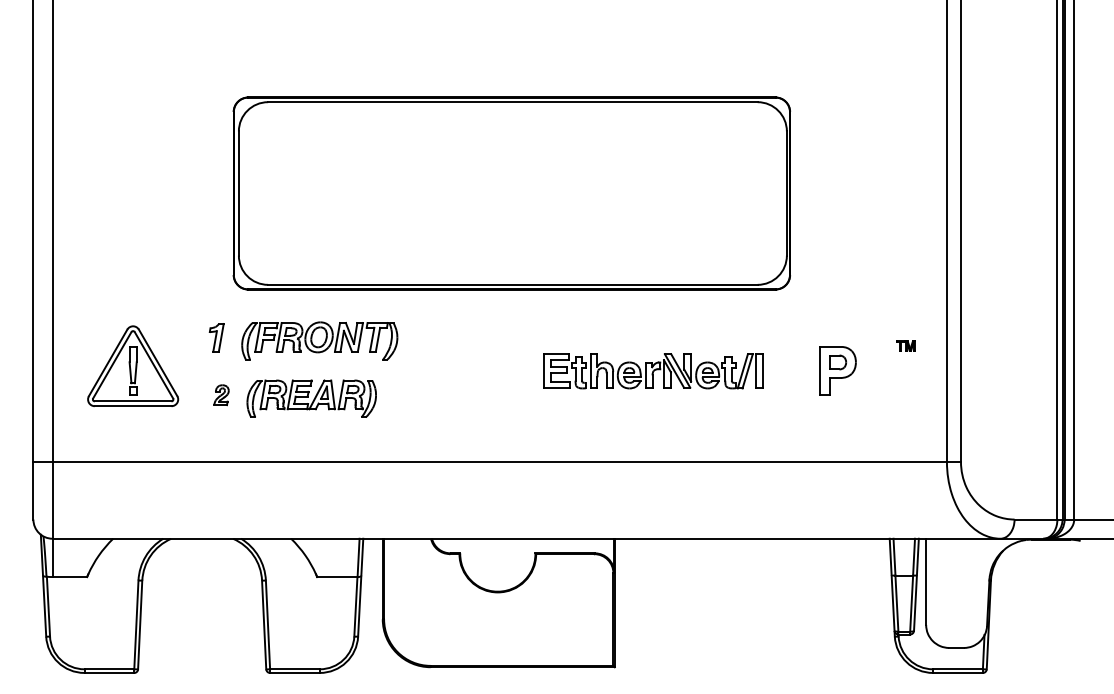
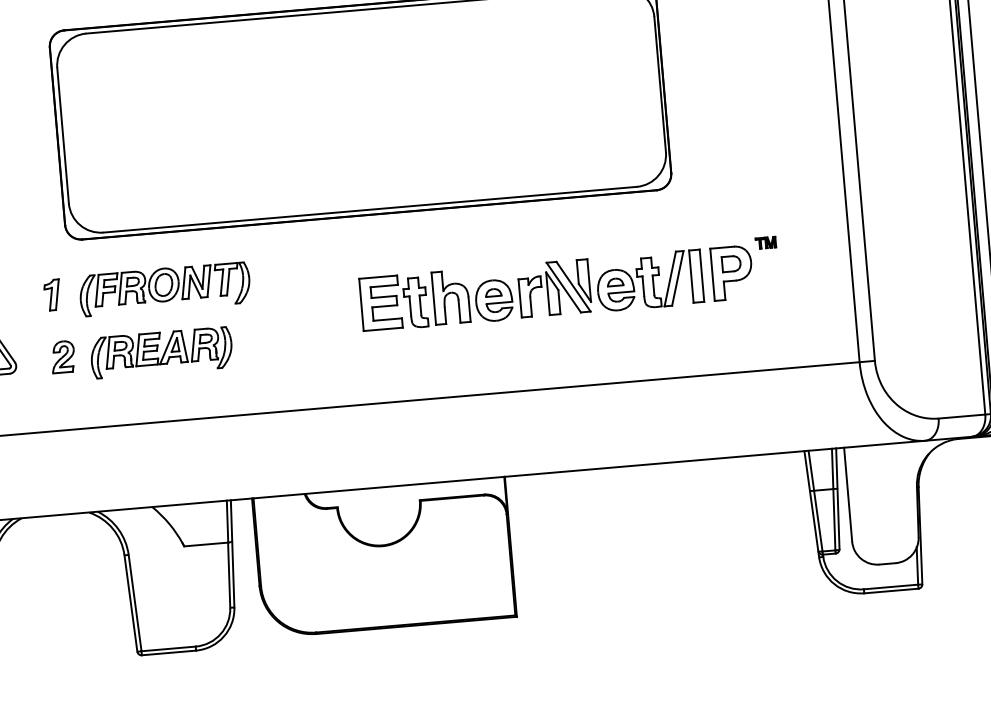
part: (905, 345) -> (765, 242), moved
part: (653, 370) -> (531, 289), size x1.43
part: (221, 395) -> (63, 357), size x1.43

